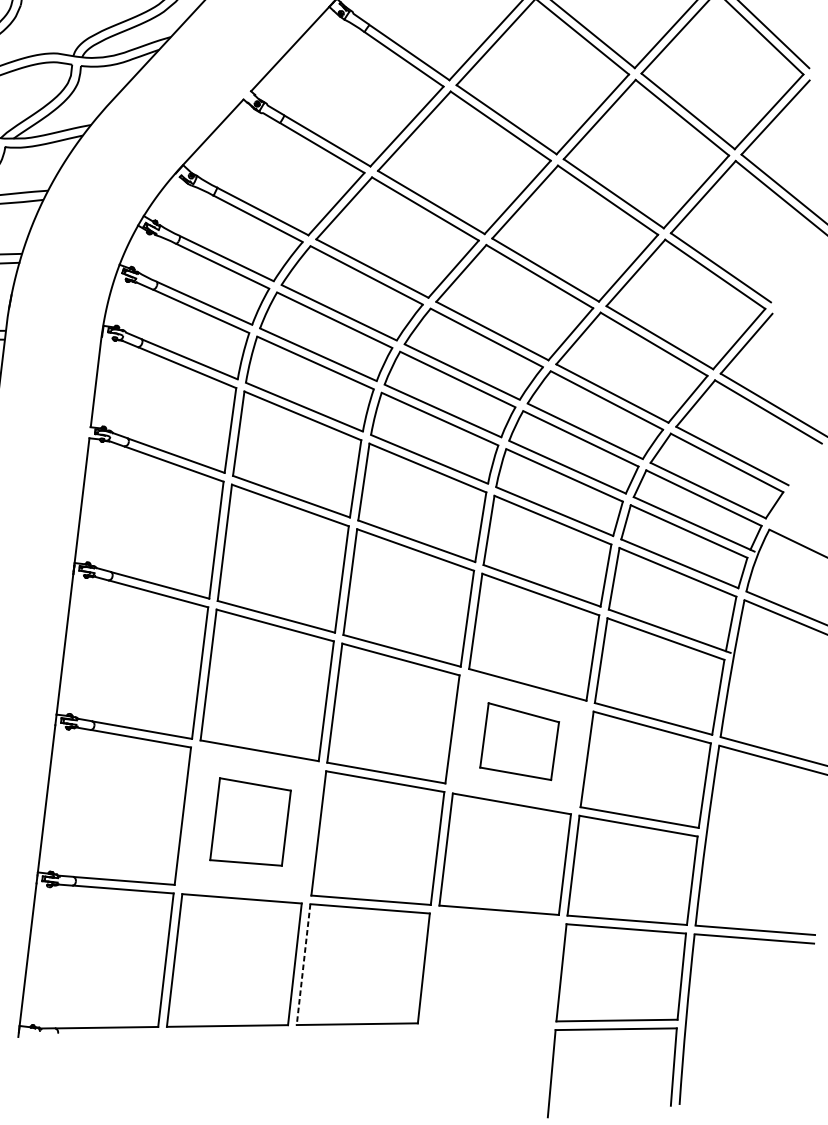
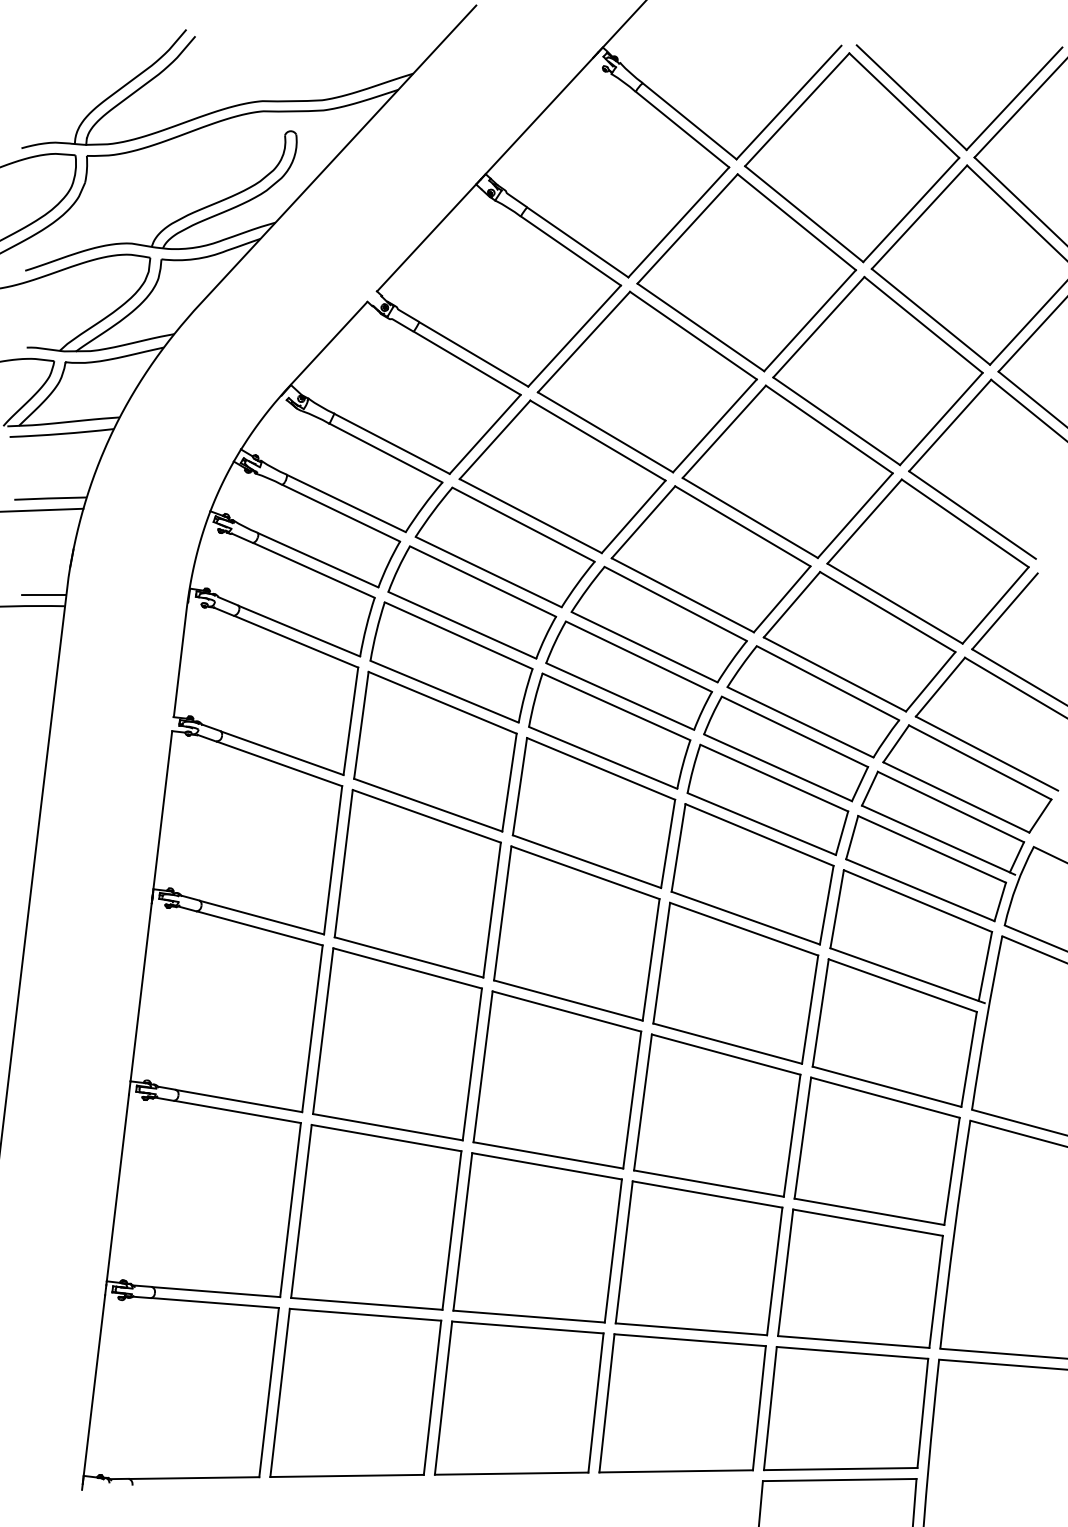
part: (519, 741) -> (717, 1115), size x1.67
part: (250, 822) -> (376, 1217), size x1.67
line: (303, 964) -> (443, 1398), dashed -> solid
part: (492, 968) -> (682, 1403), added

